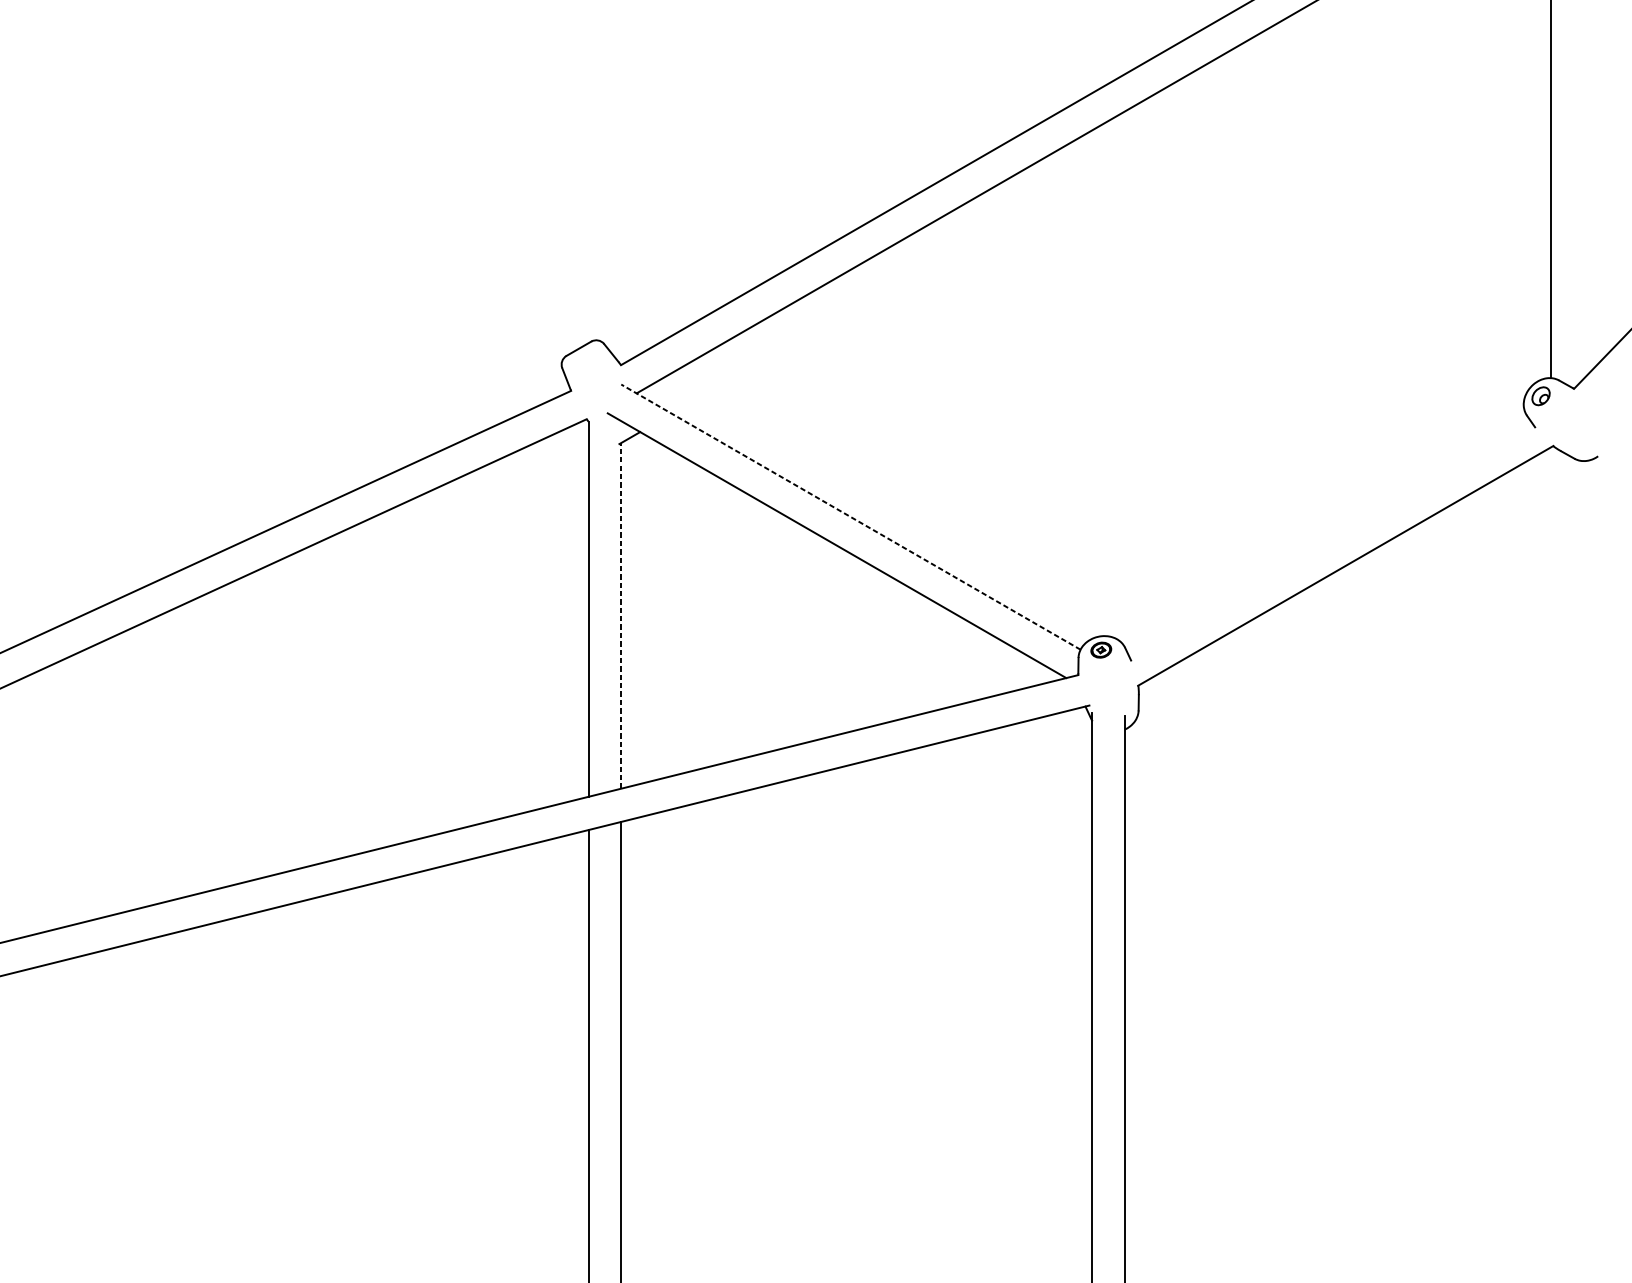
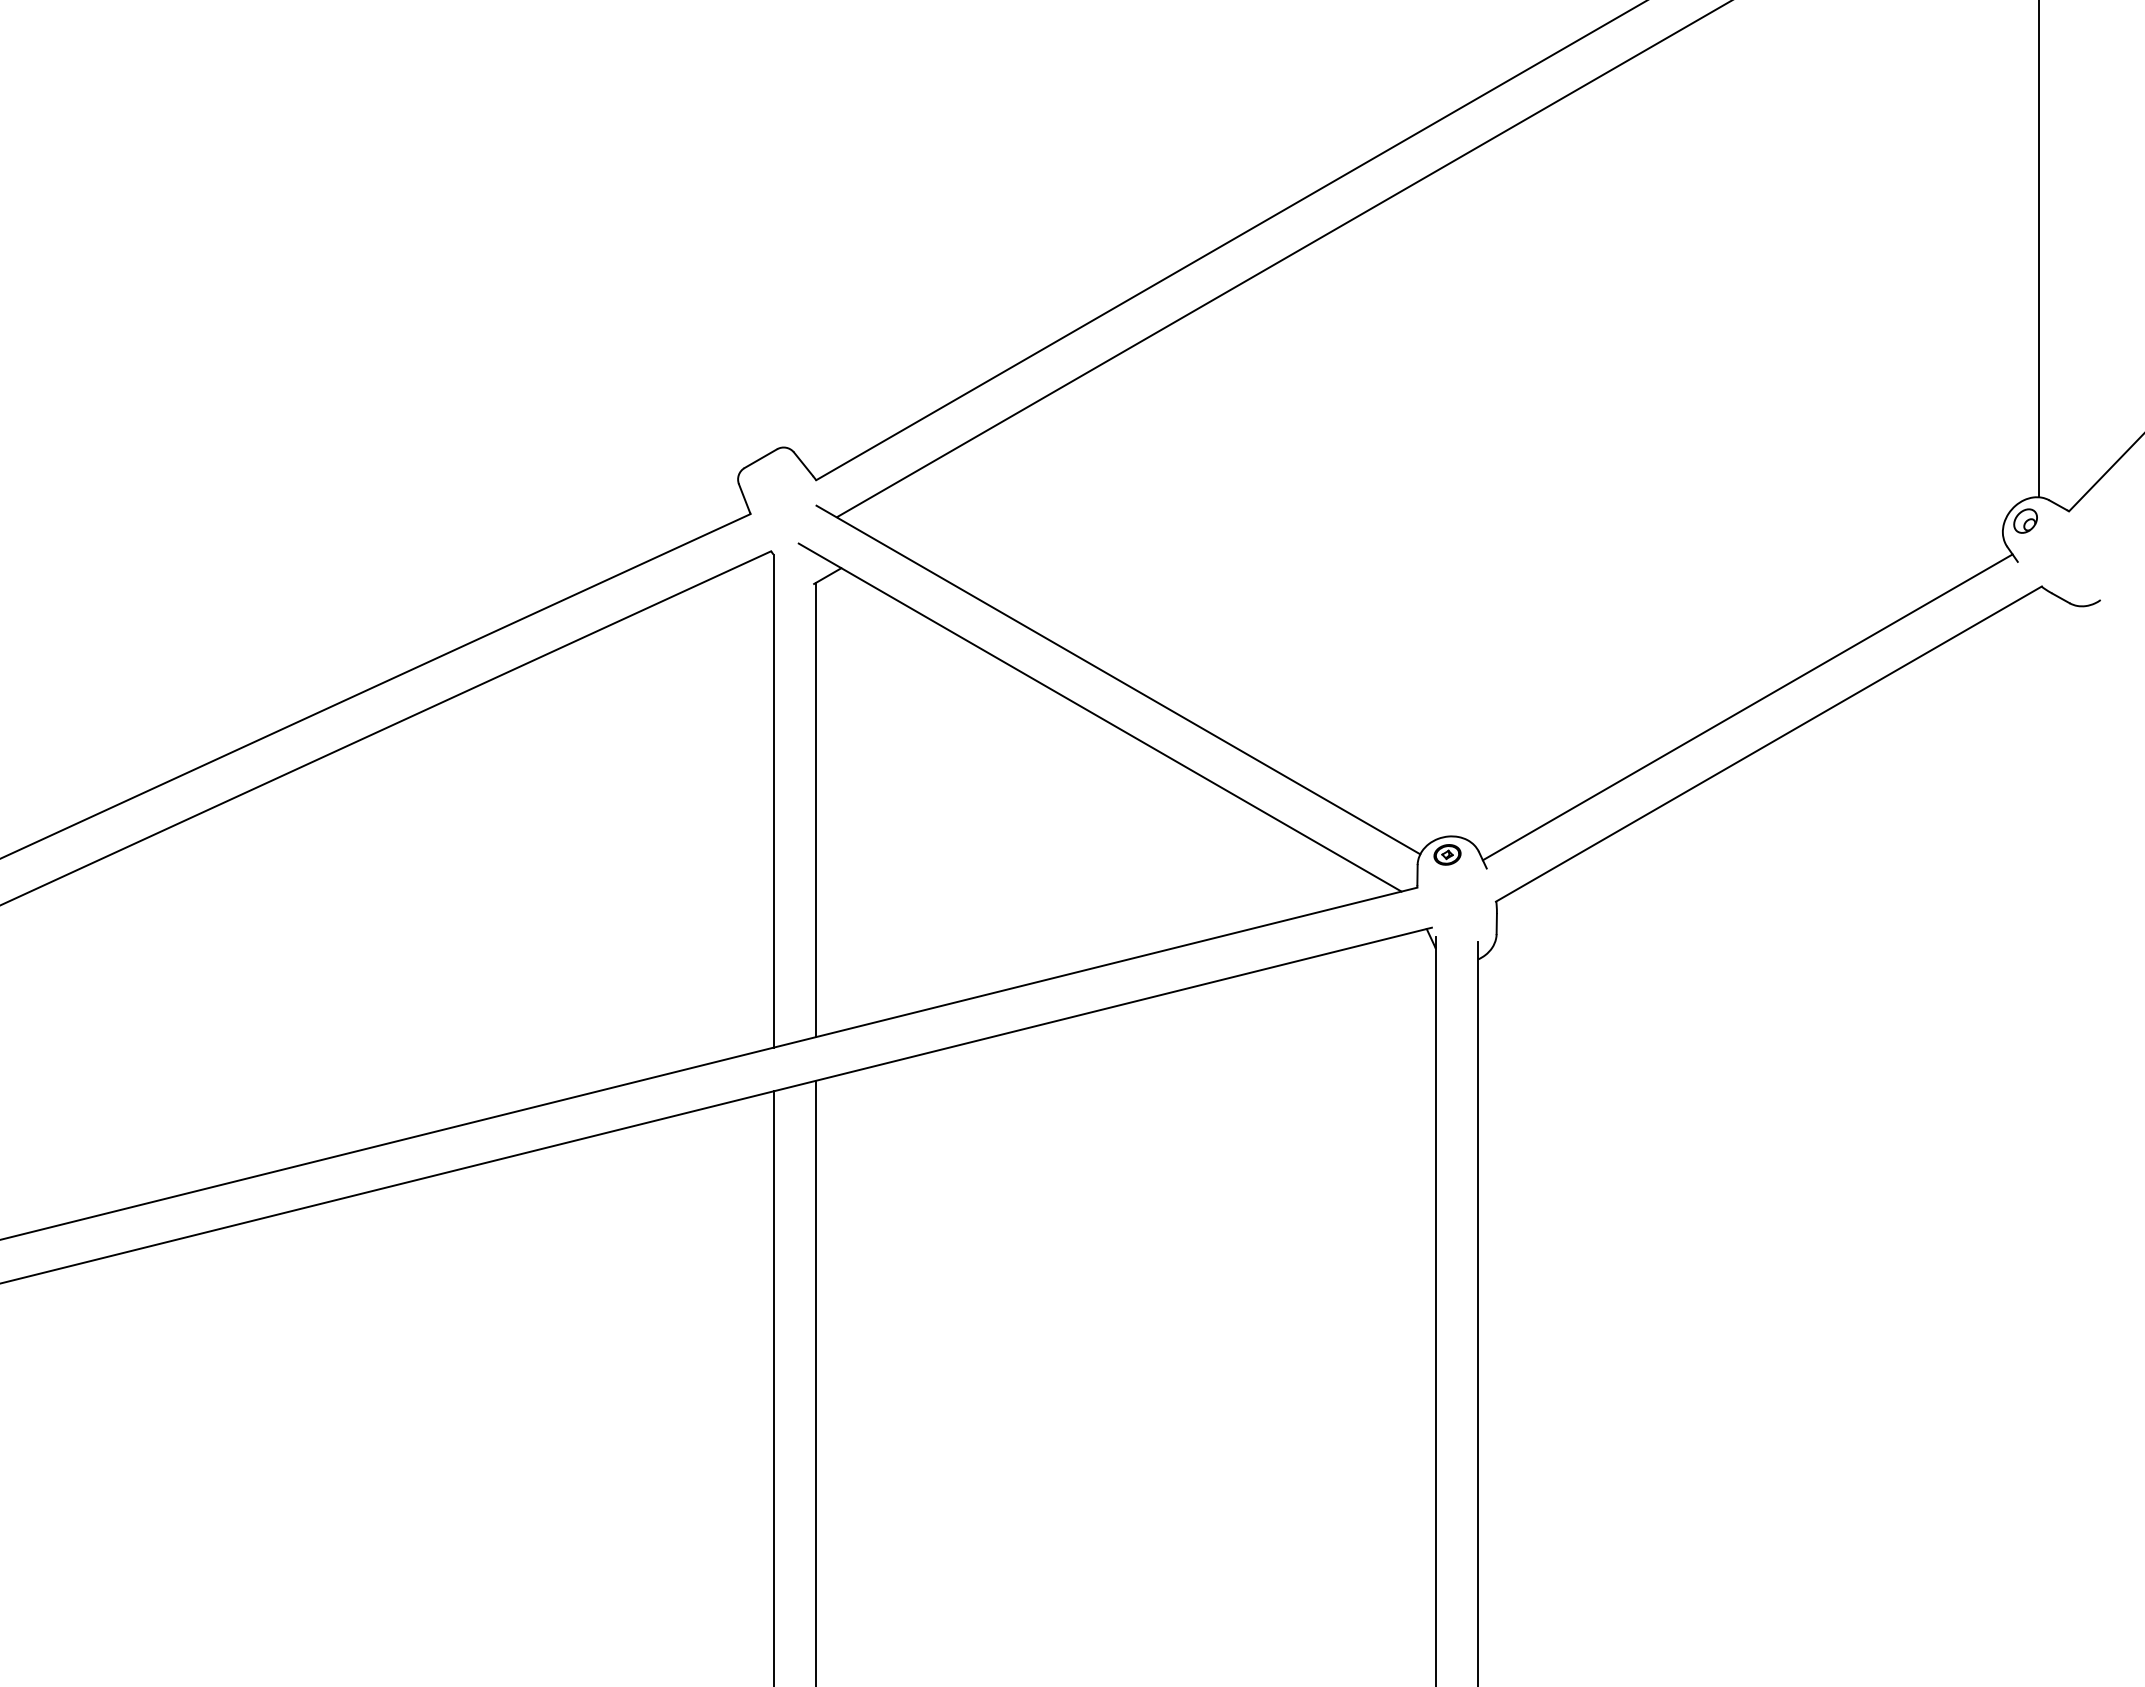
line: (850, 517) -> (1118, 680), dashed -> solid
line: (1329, 538) -> (1747, 707), added
line: (620, 615) -> (815, 809), dashed -> solid

